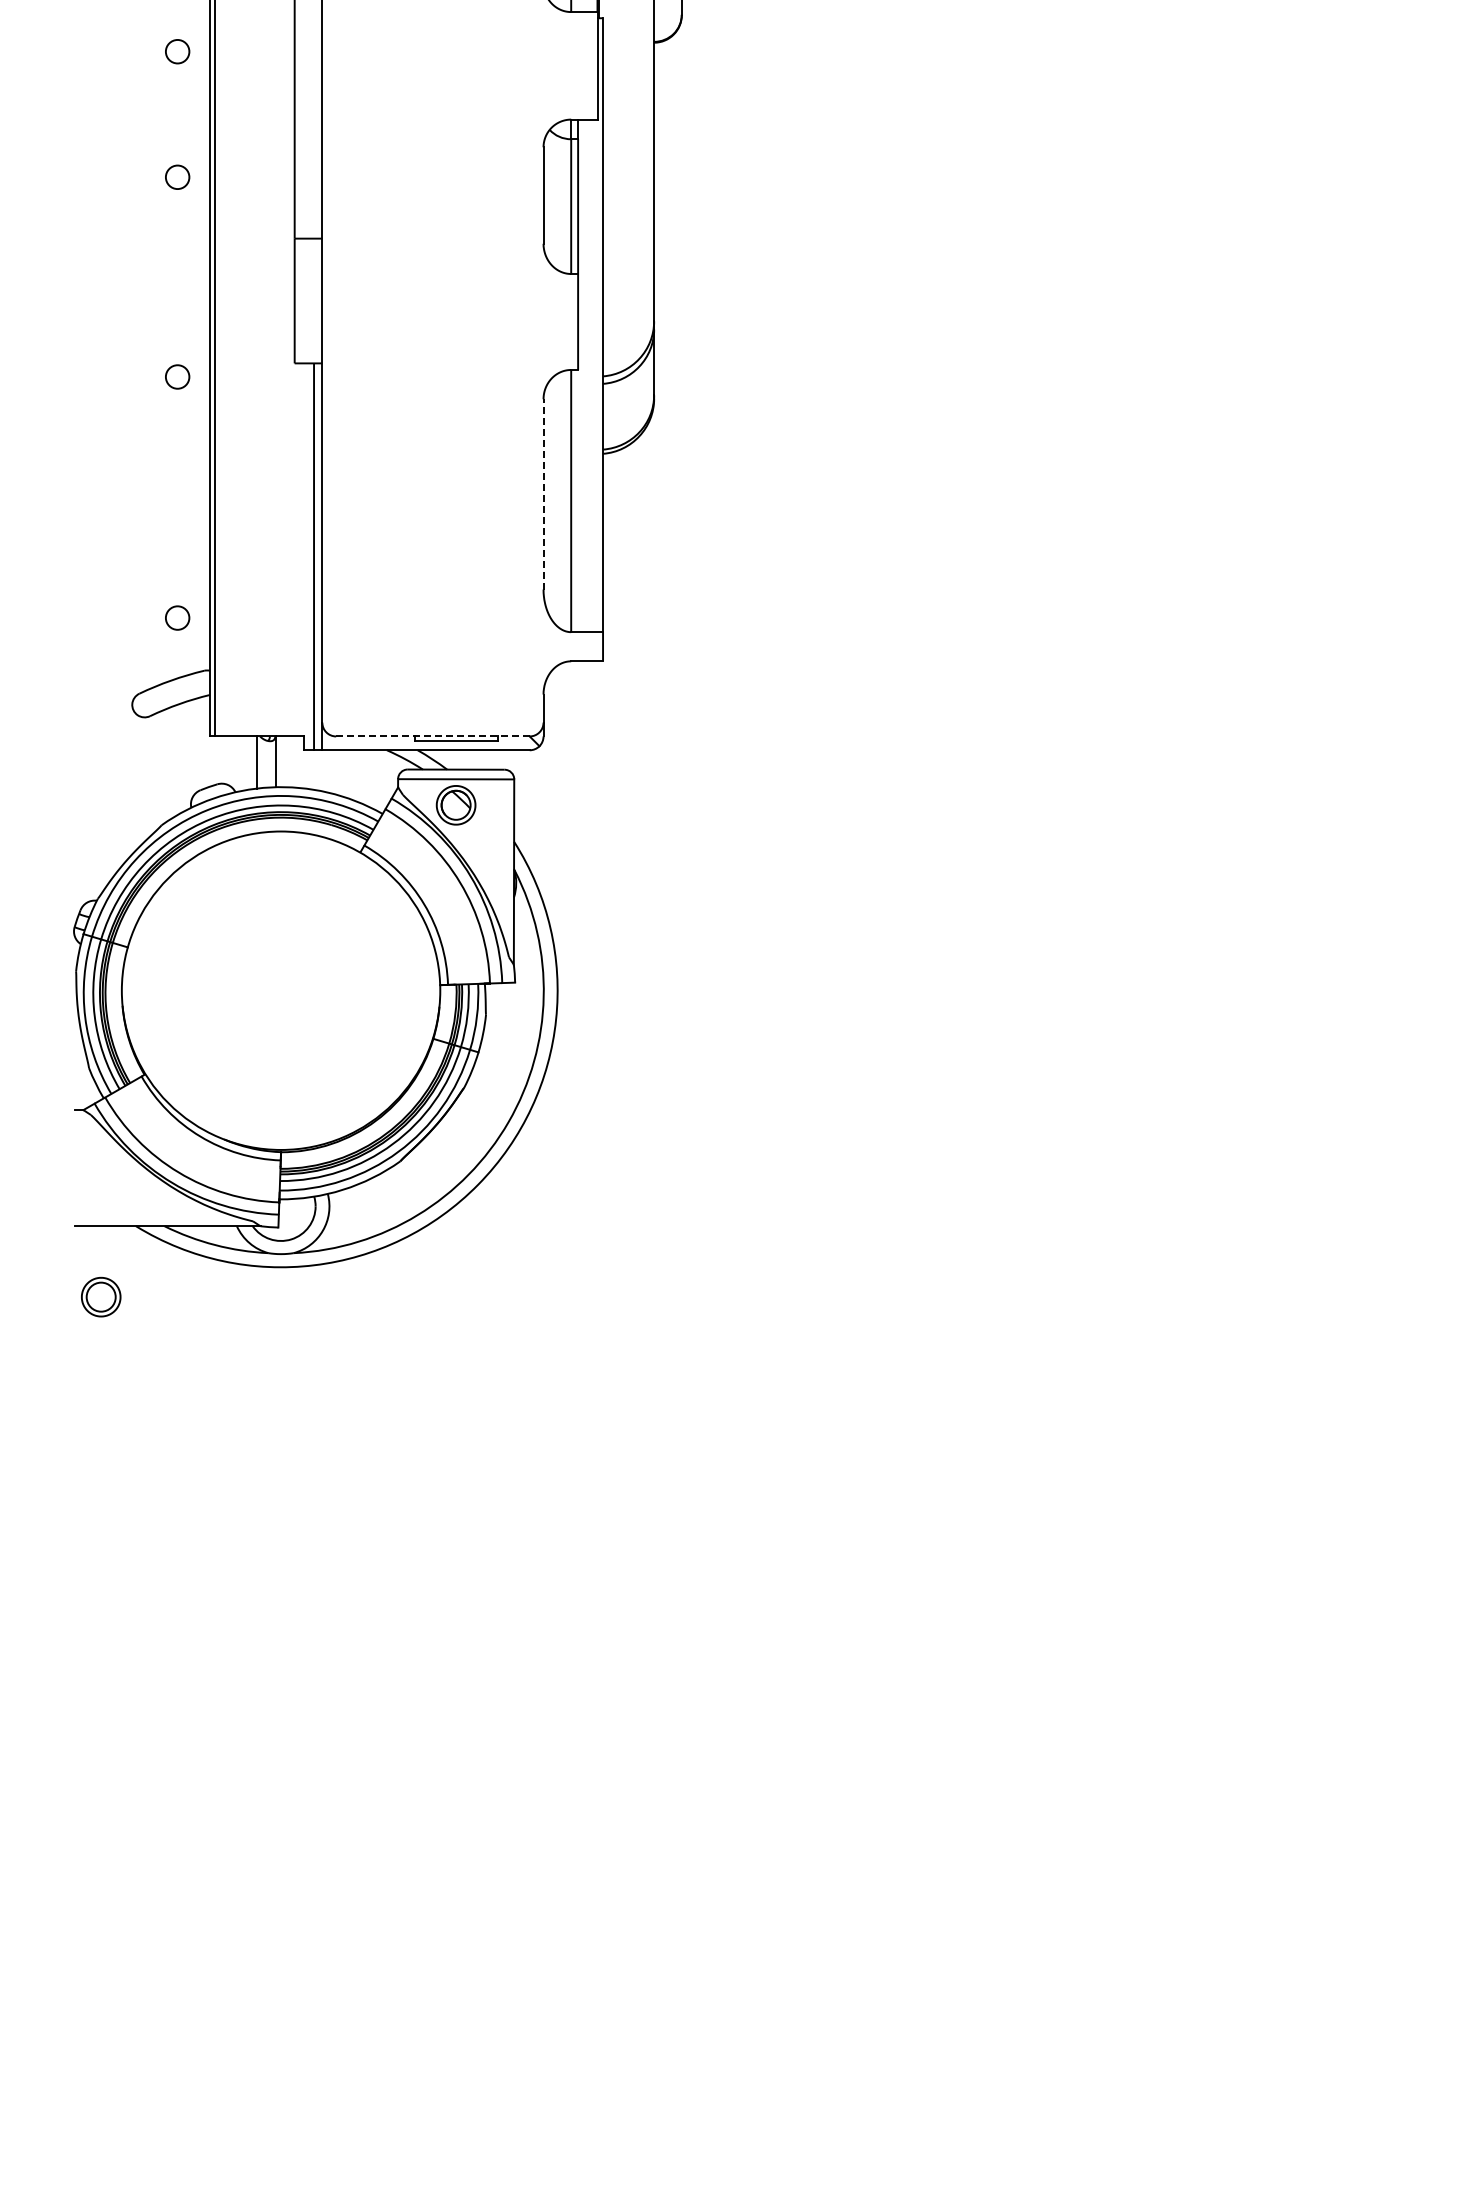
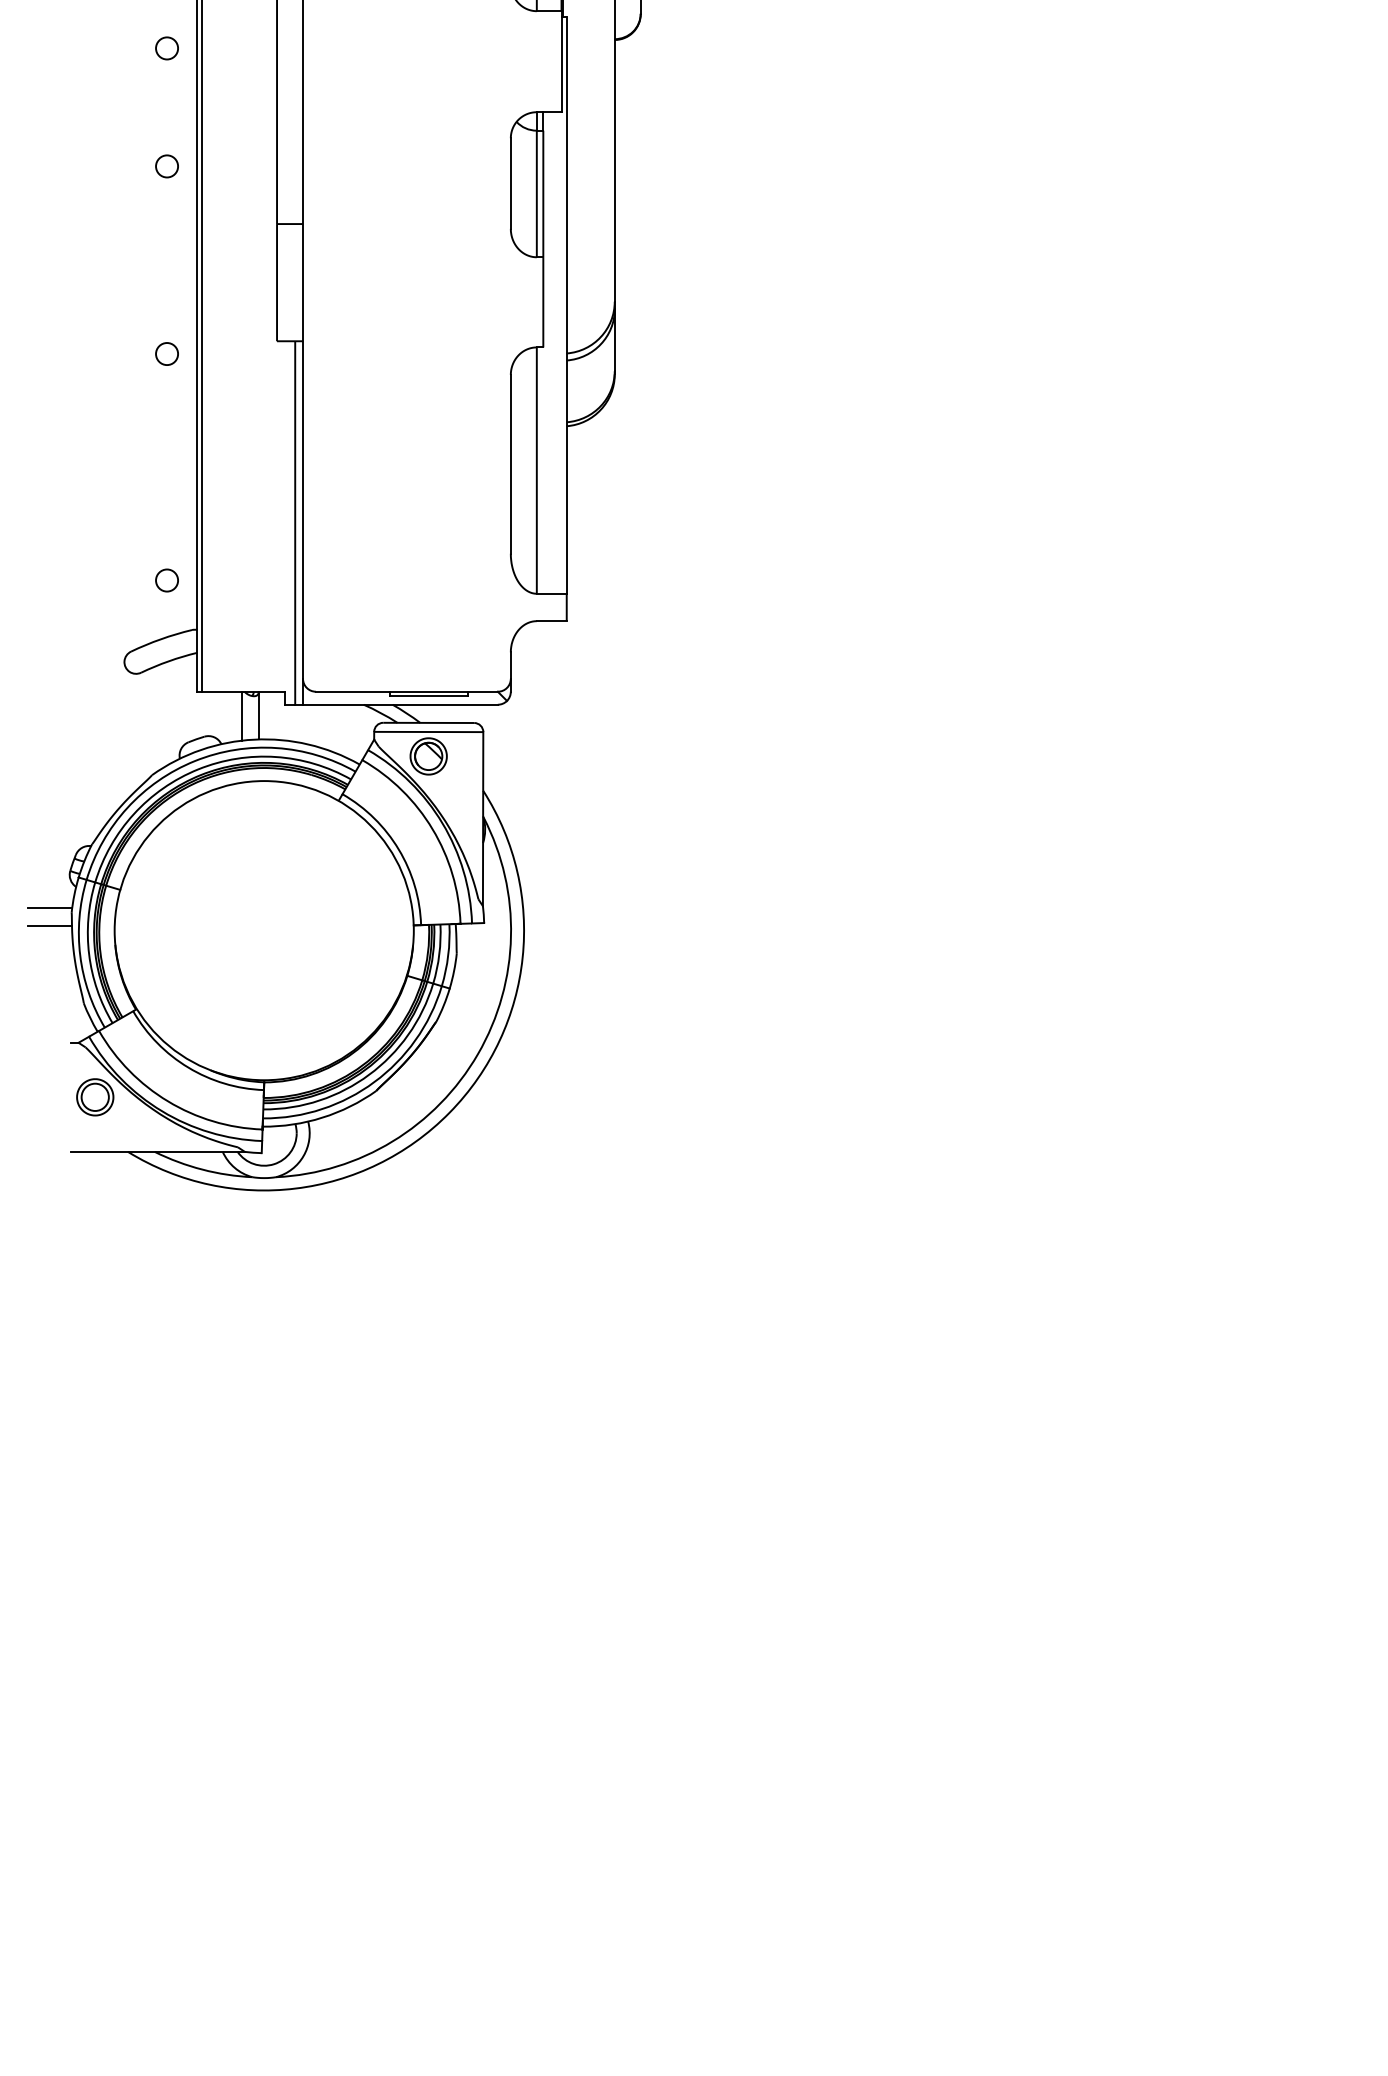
line: (543, 493) -> (510, 463), dashed -> solid
line: (432, 736) -> (406, 691), dashed -> solid
line: (52, 966) -> (49, 907), added
line: (52, 985) -> (49, 925), added
part: (101, 1296) -> (95, 1096), moved

